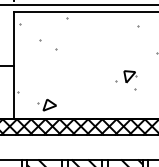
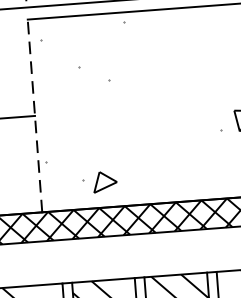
line: (13, 65) -> (34, 115), solid -> dashed

